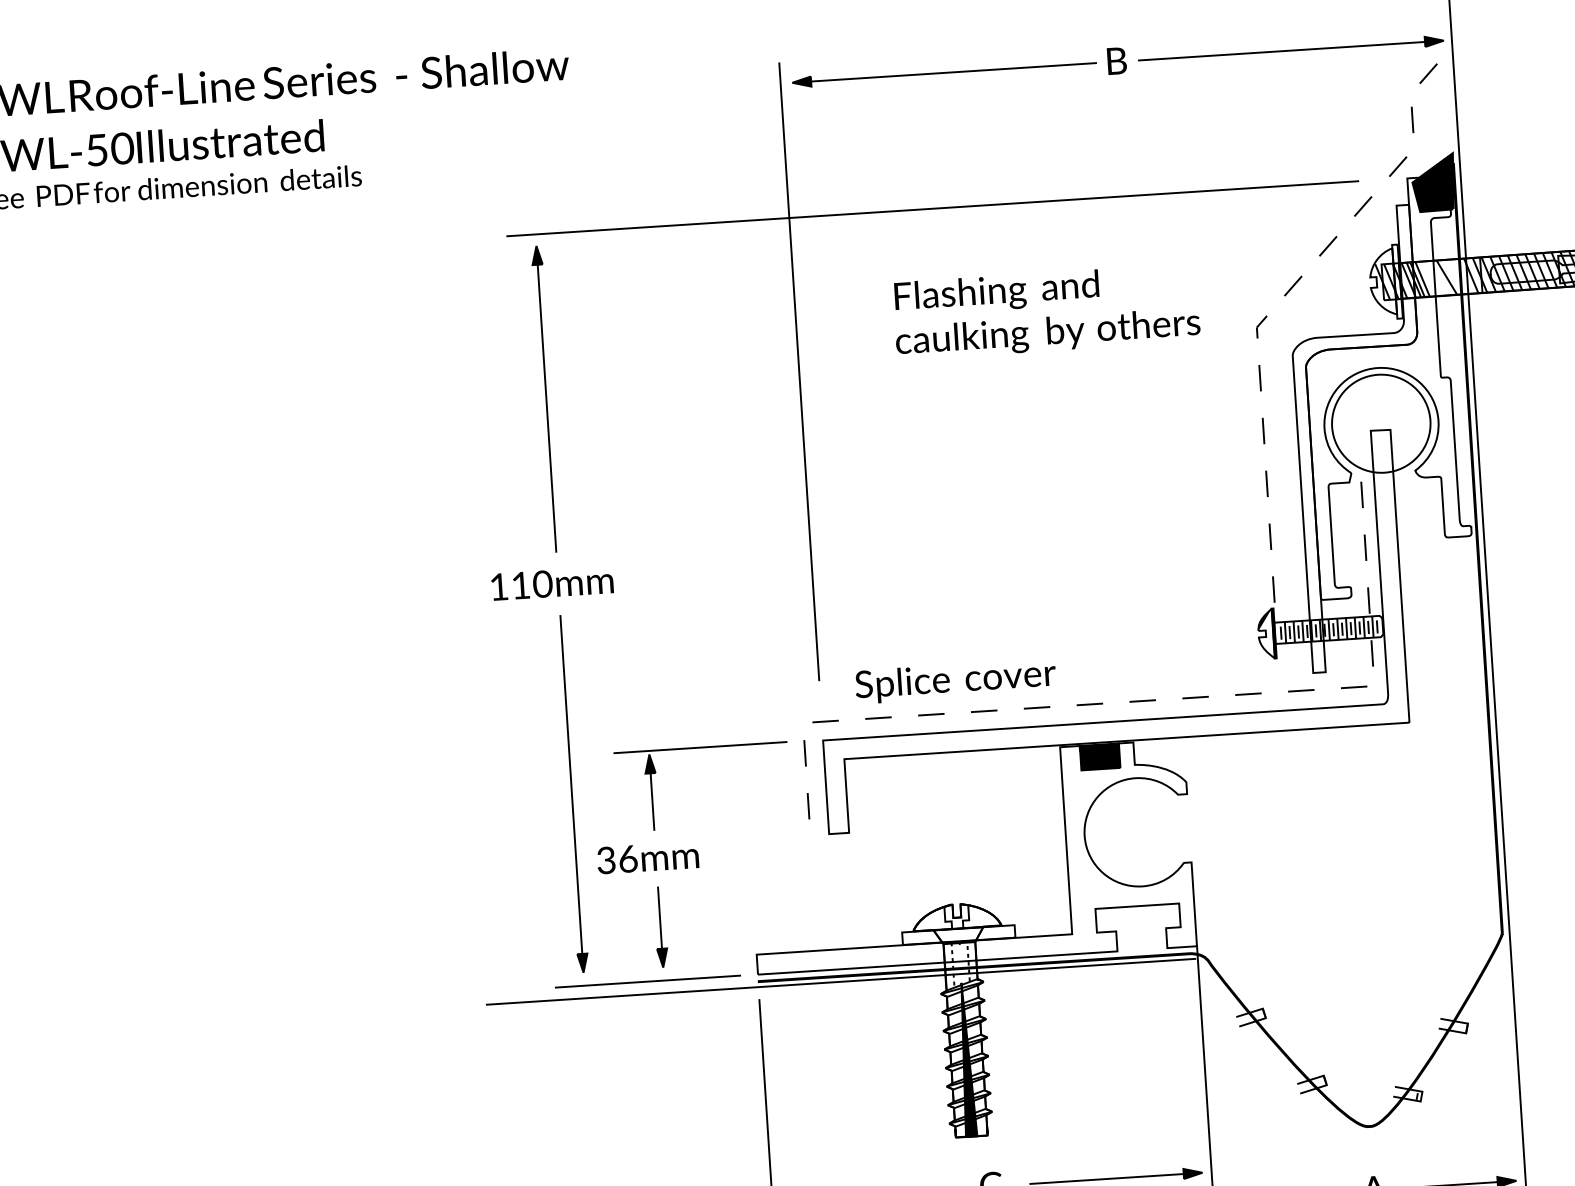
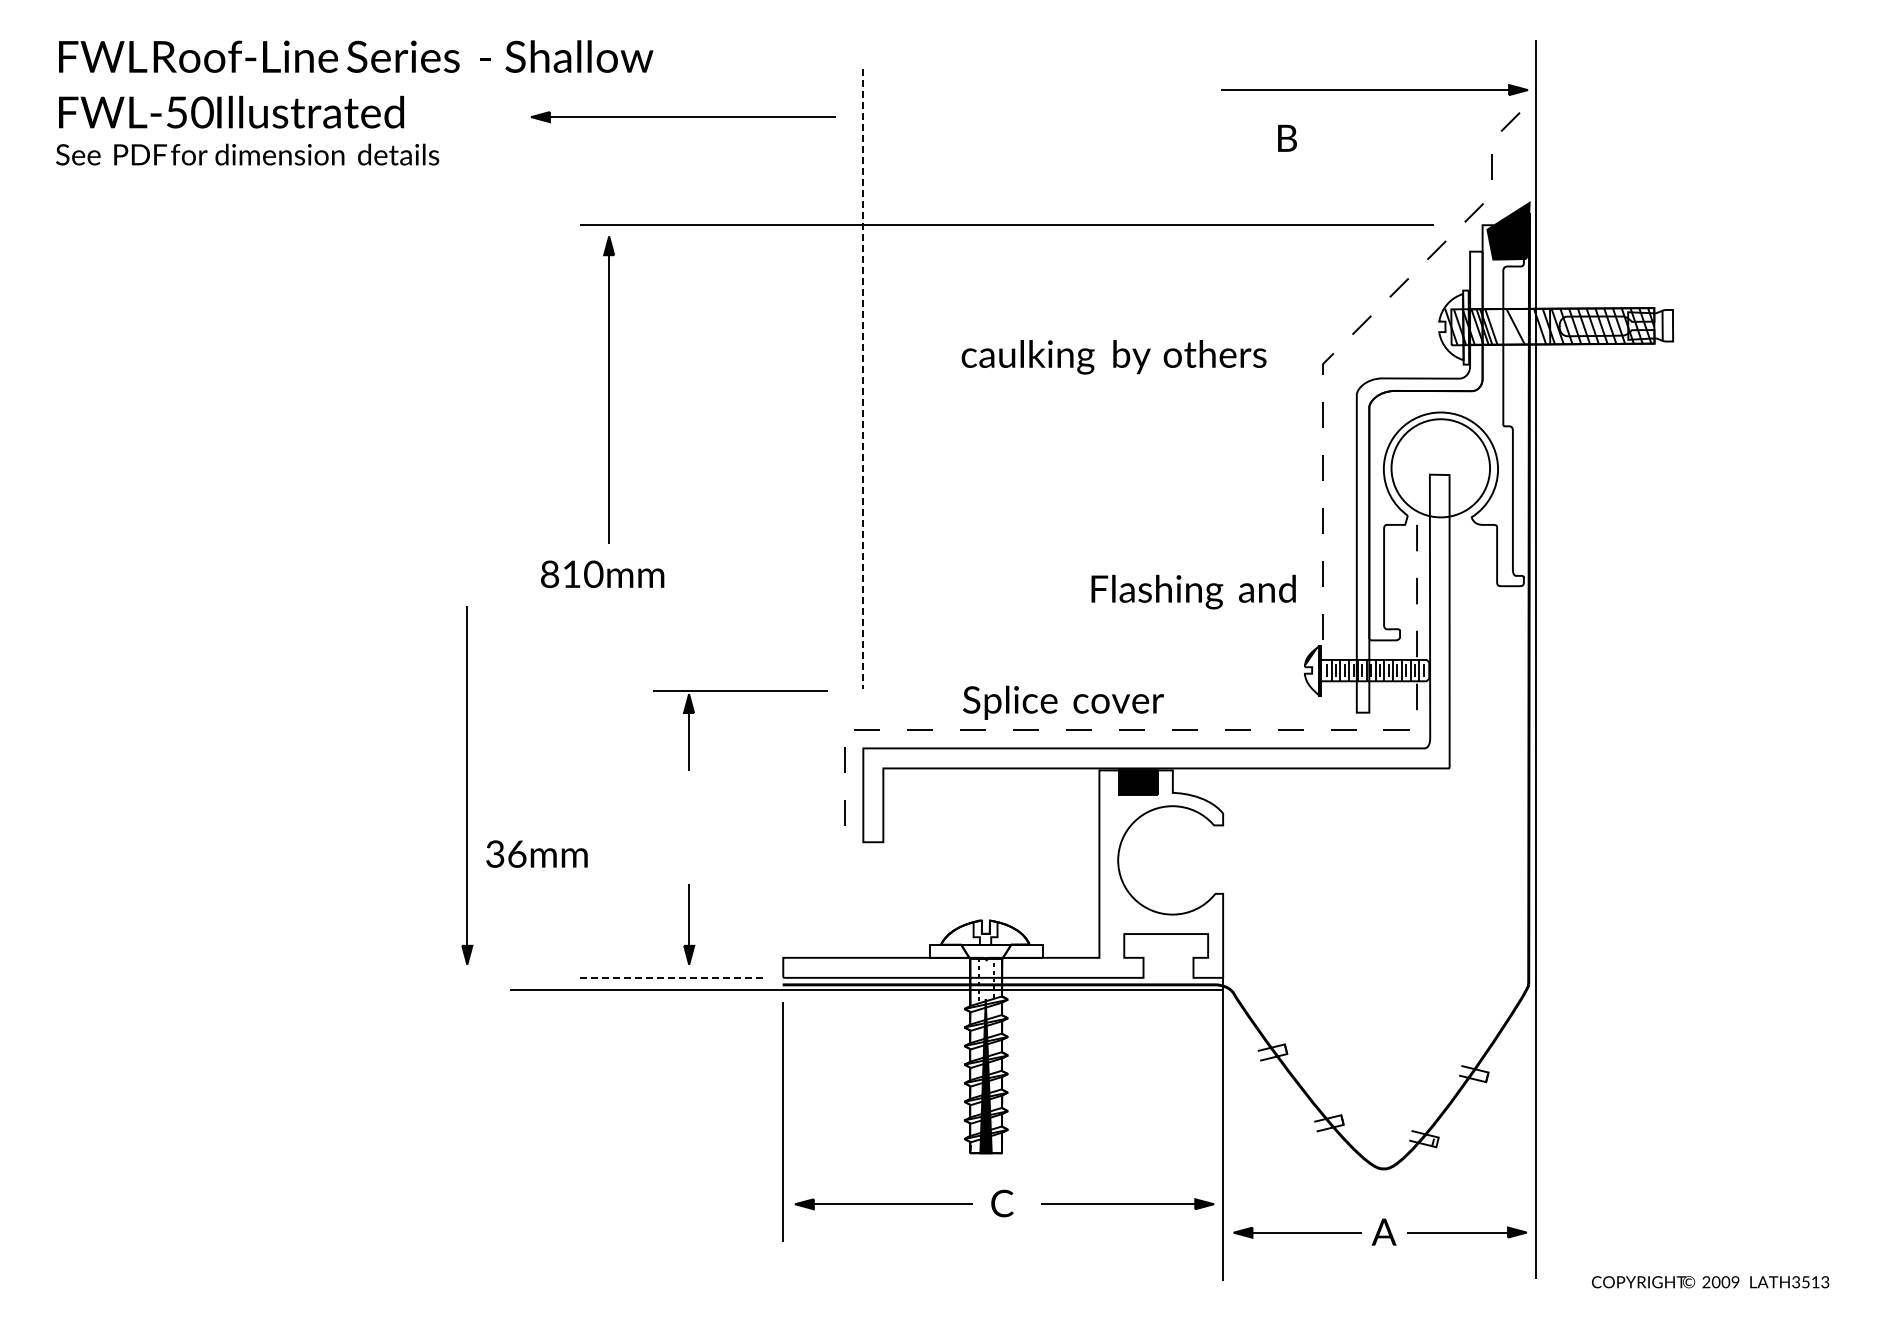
text: (1116, 60) -> (1287, 137), moved
part: (943, 73) -> (682, 117), moved
text: (996, 292) -> (1193, 591), moved
line: (799, 371) -> (863, 378), solid -> dashed
text: (499, 587) -> (550, 574), 110mm -> 810mm
text: (955, 680) -> (1063, 702), moved
part: (700, 748) -> (740, 691), moved
part: (572, 793) -> (467, 785), moved
text: (647, 857) -> (536, 853), moved
line: (648, 981) -> (673, 977), solid -> dashed

